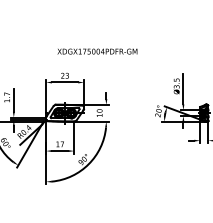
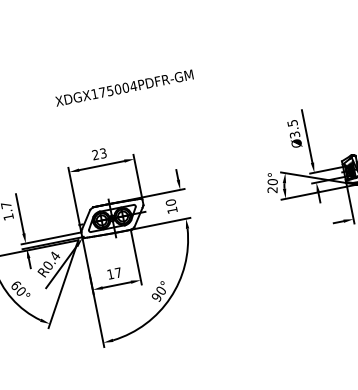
text: (97, 51) -> (124, 87), moved

